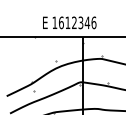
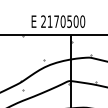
text: (74, 22) -> (63, 21), 1612346 -> 2170500

